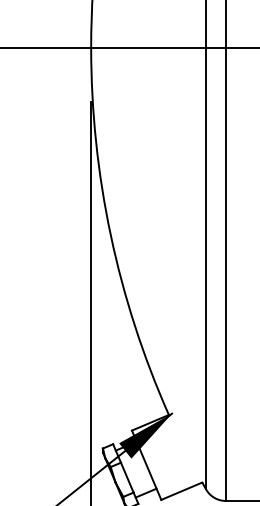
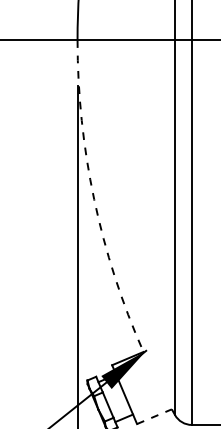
arc: (110, 235) -> (93, 199), solid -> dashed
line: (182, 491) -> (155, 416), solid -> dashed

